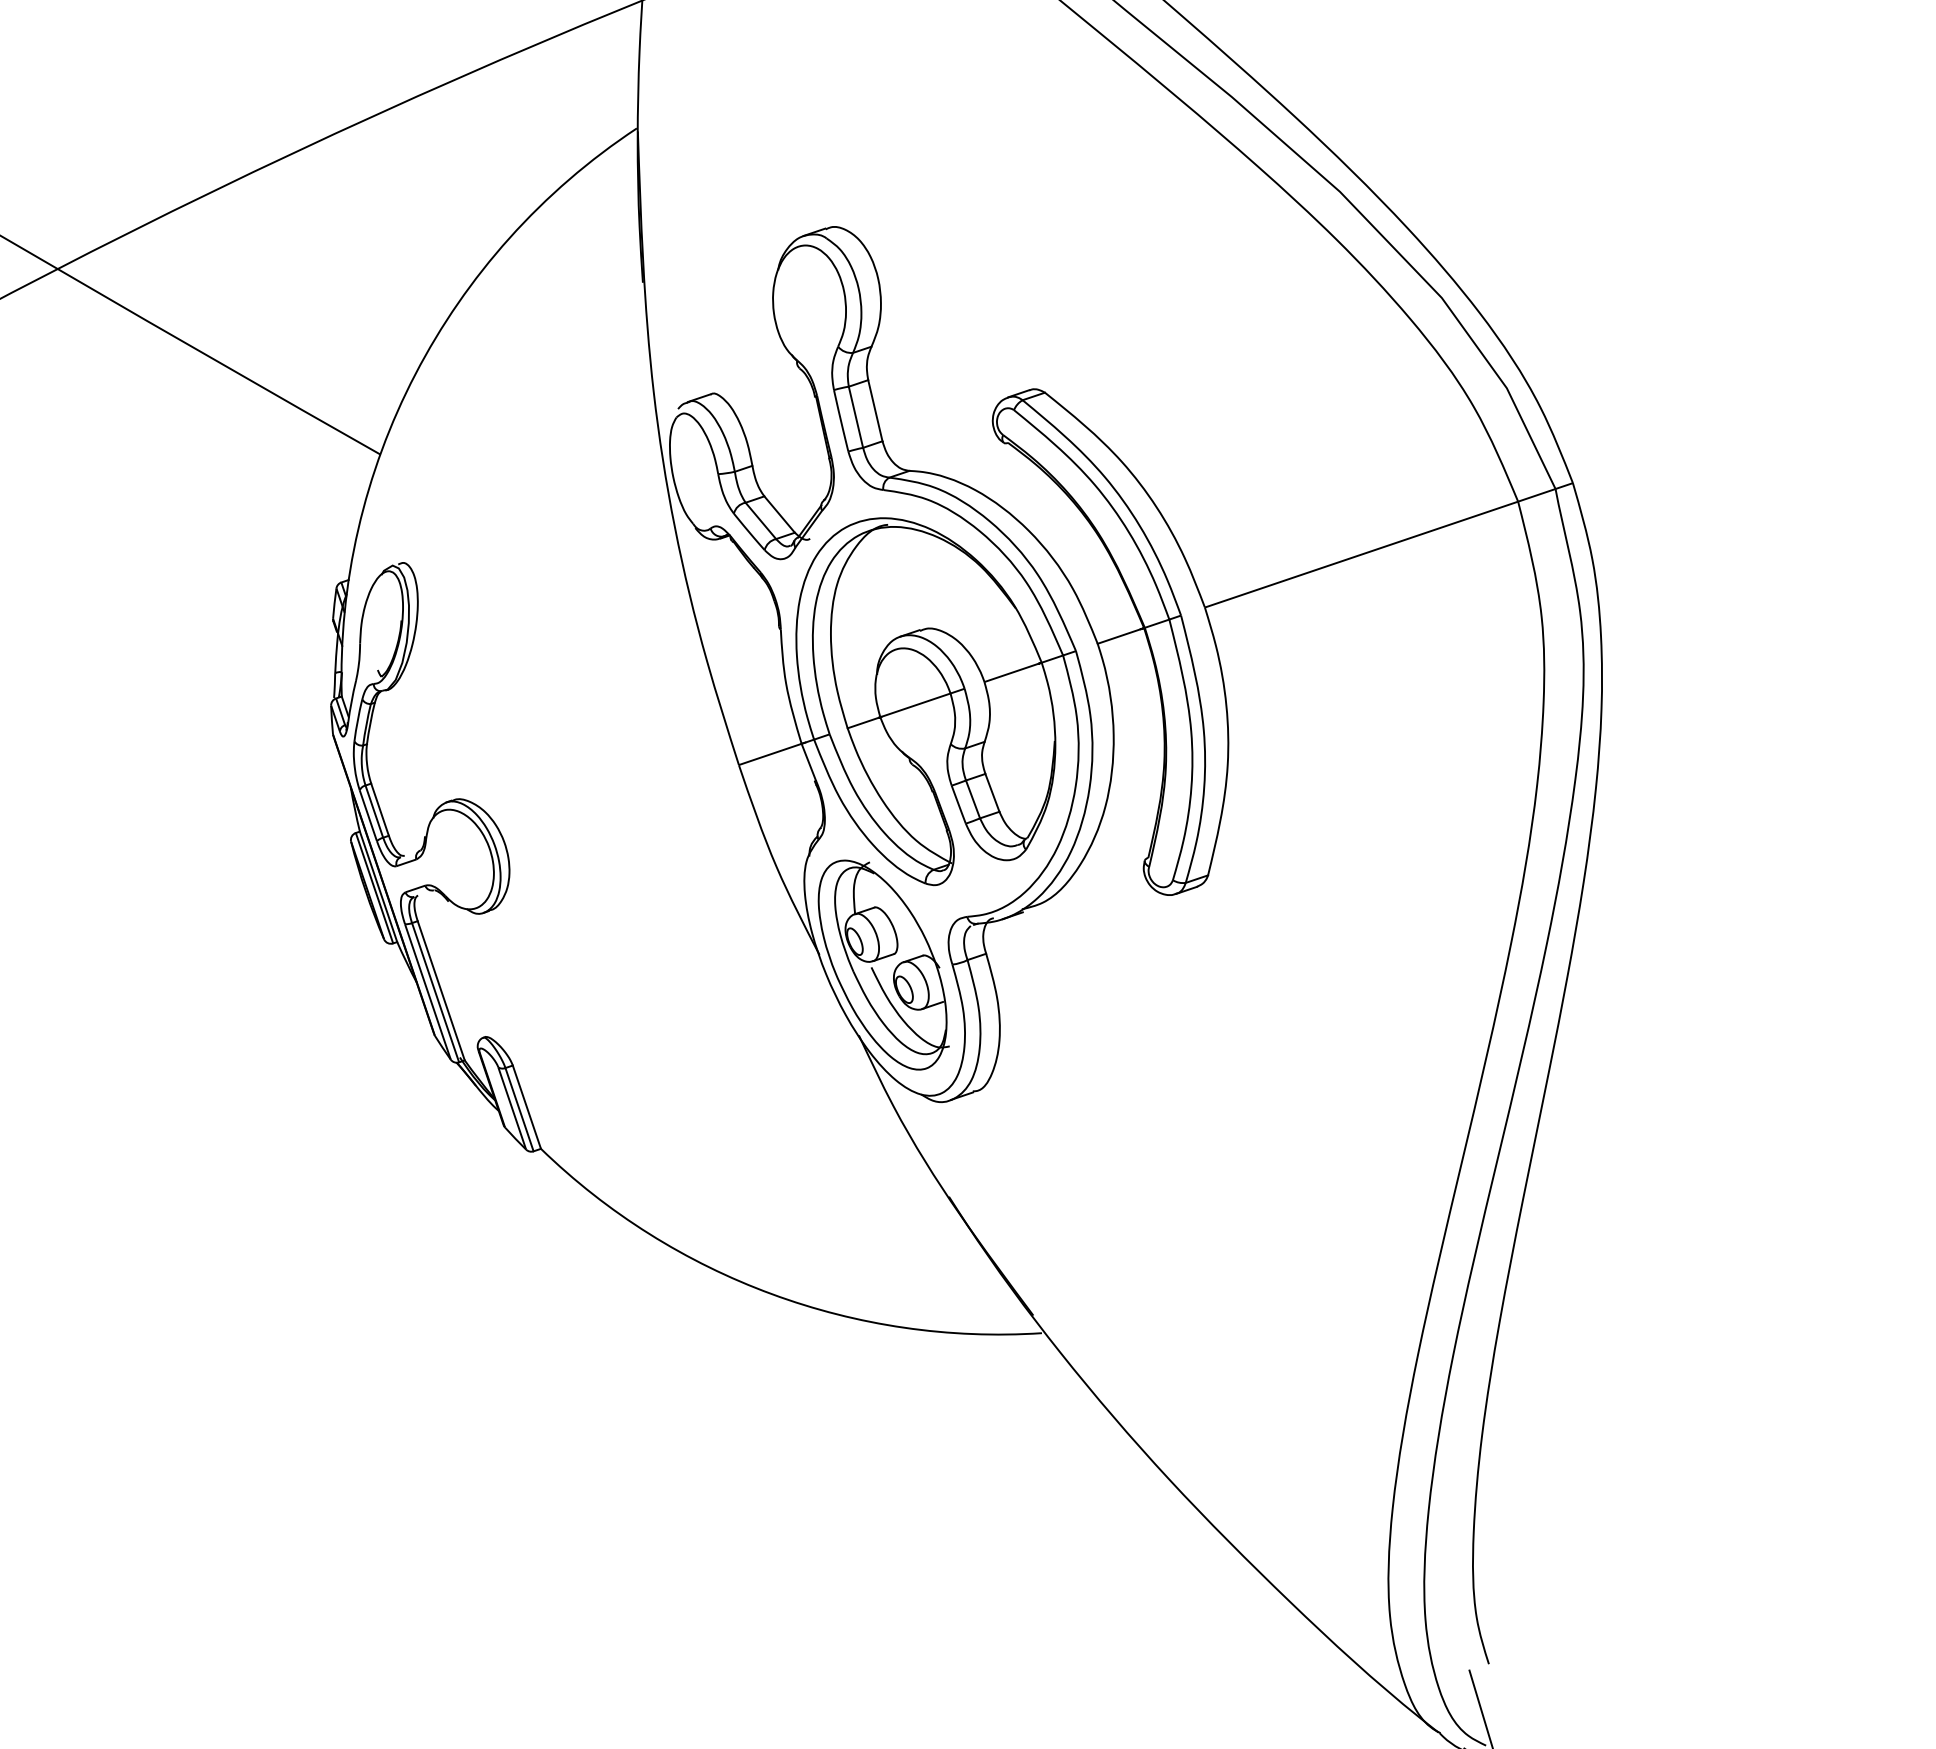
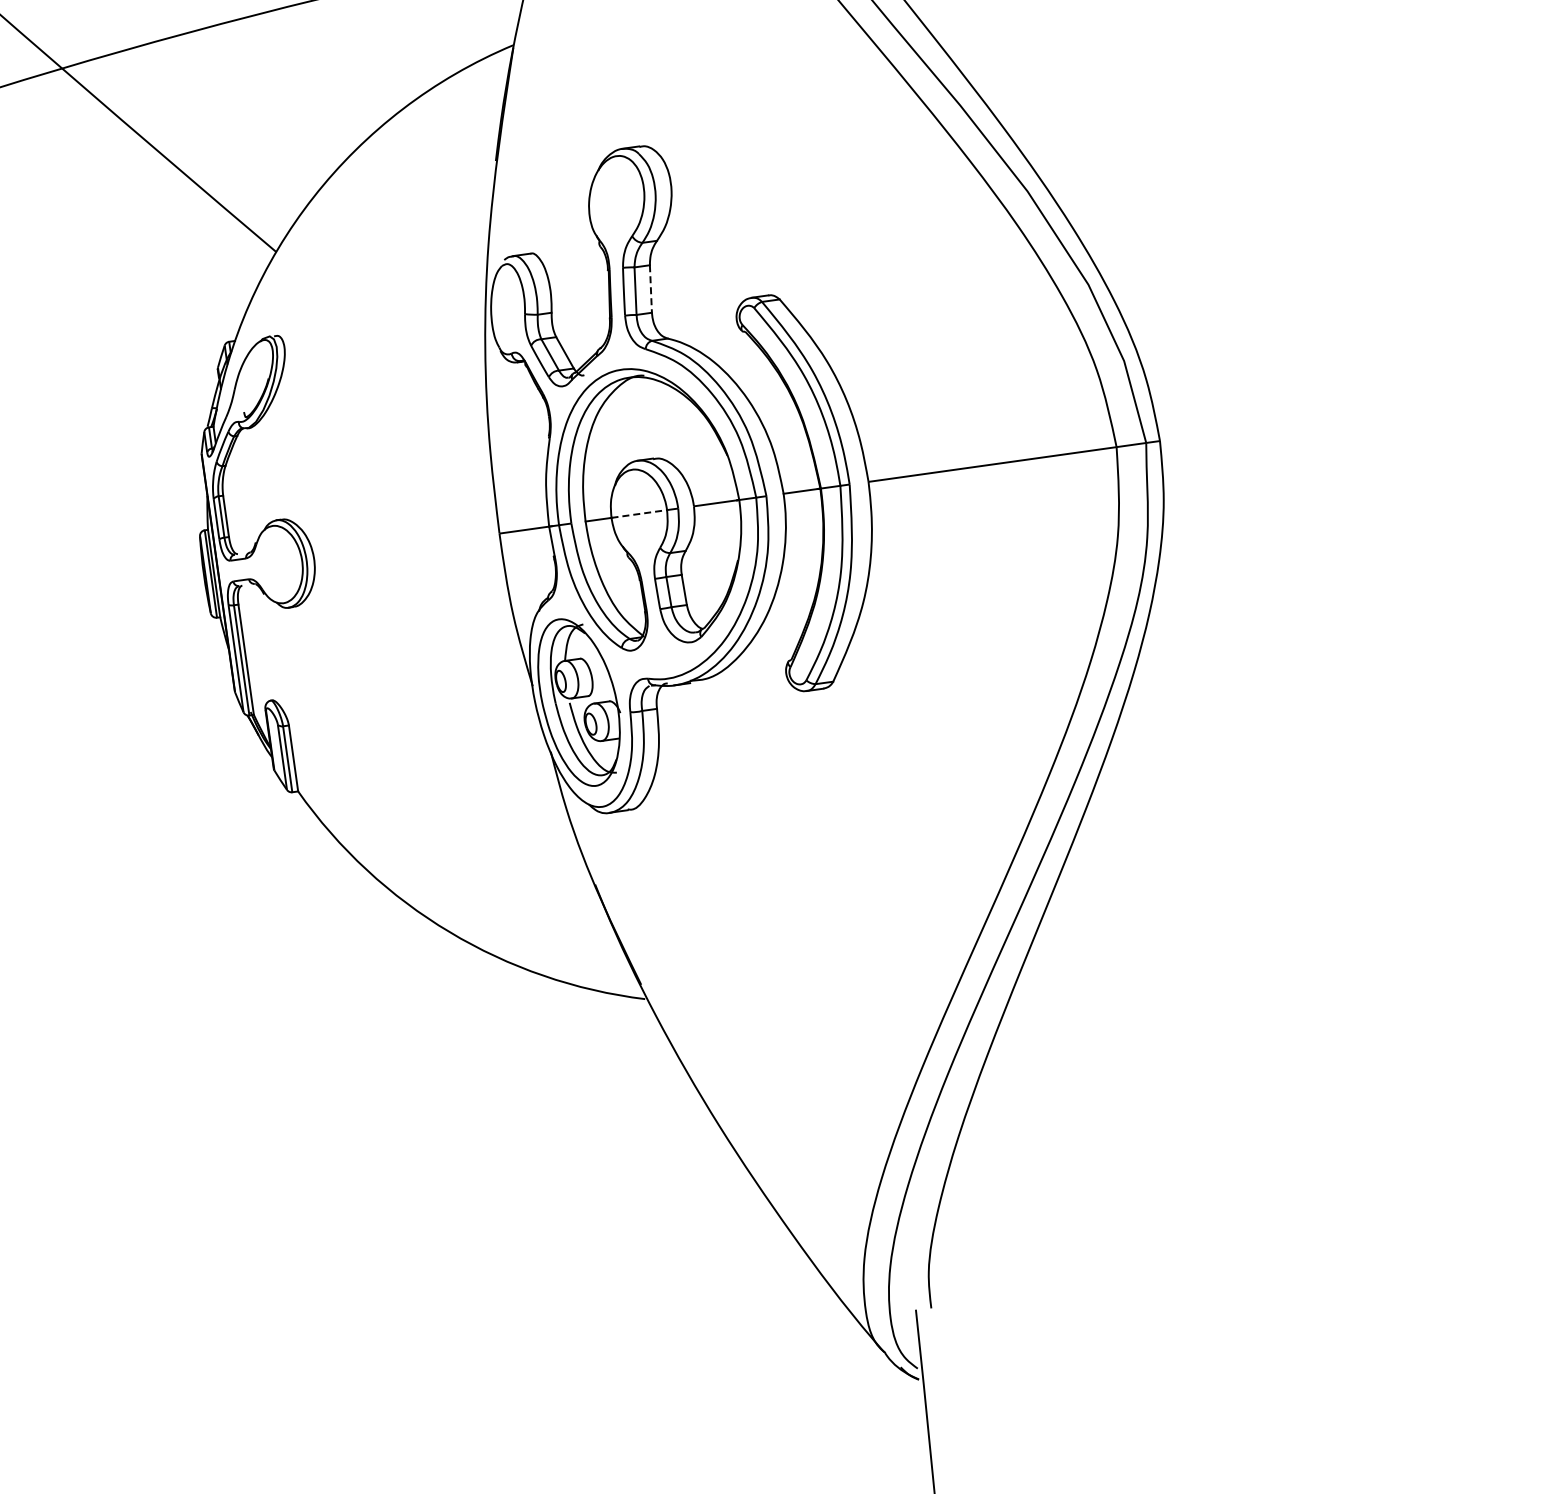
line: (874, 411) -> (650, 289), solid -> dashed
line: (915, 704) -> (639, 513), solid -> dashed

